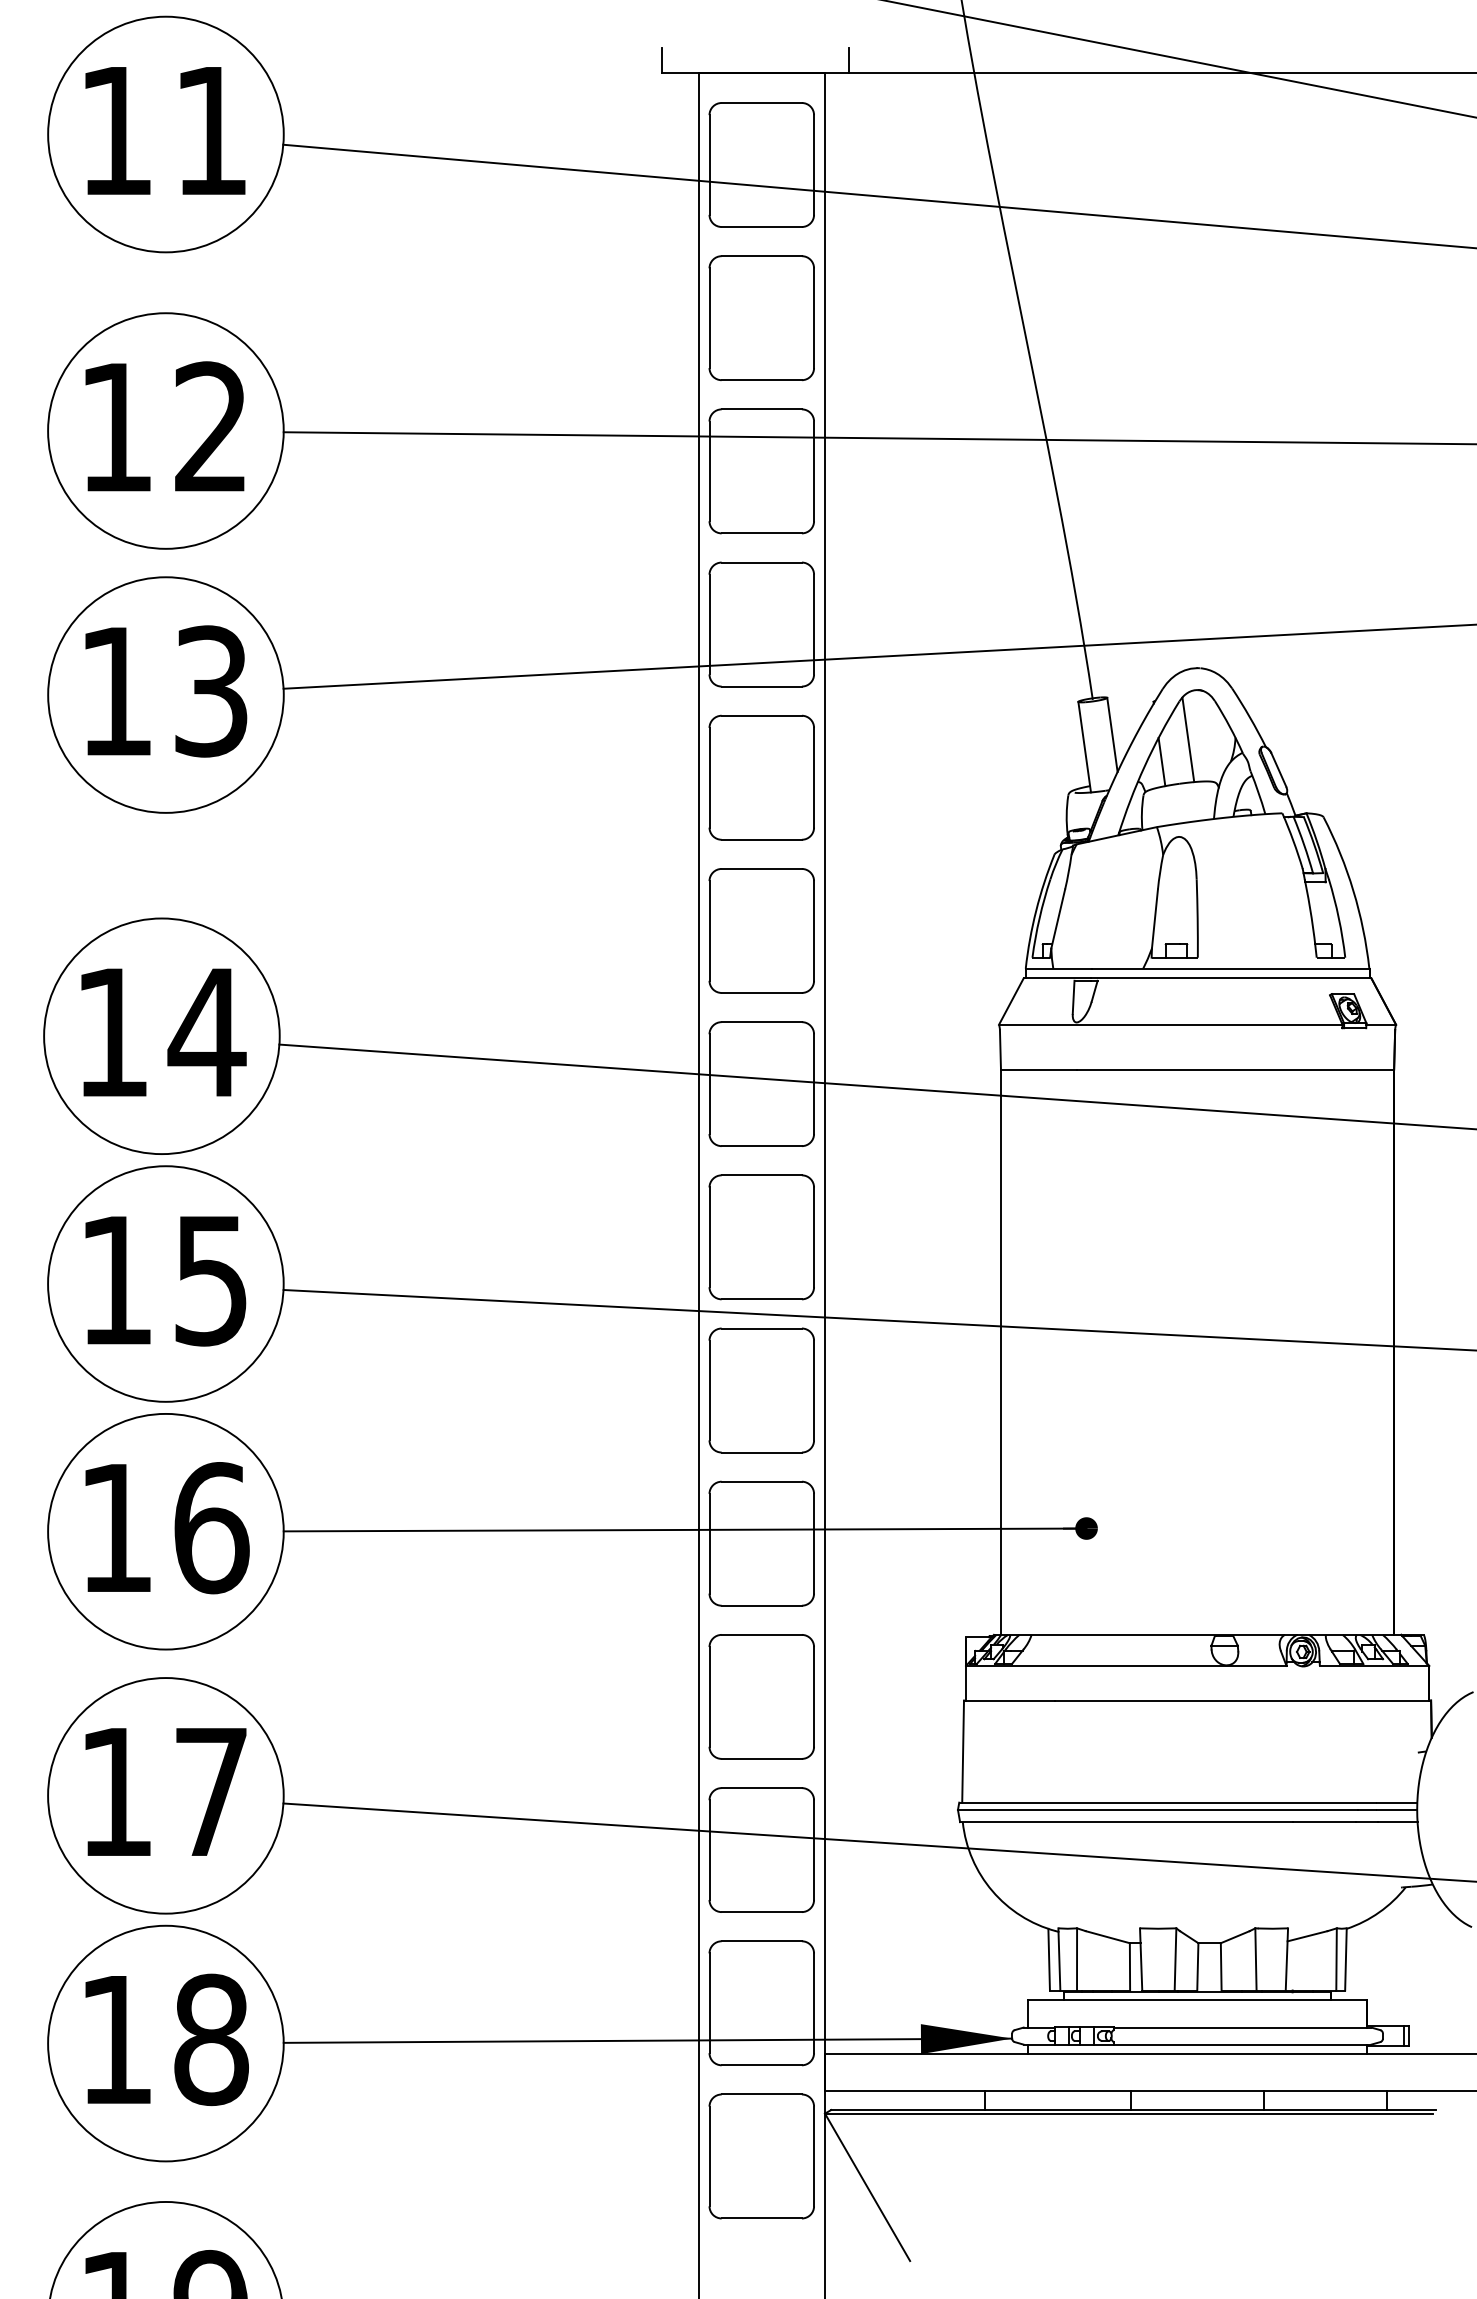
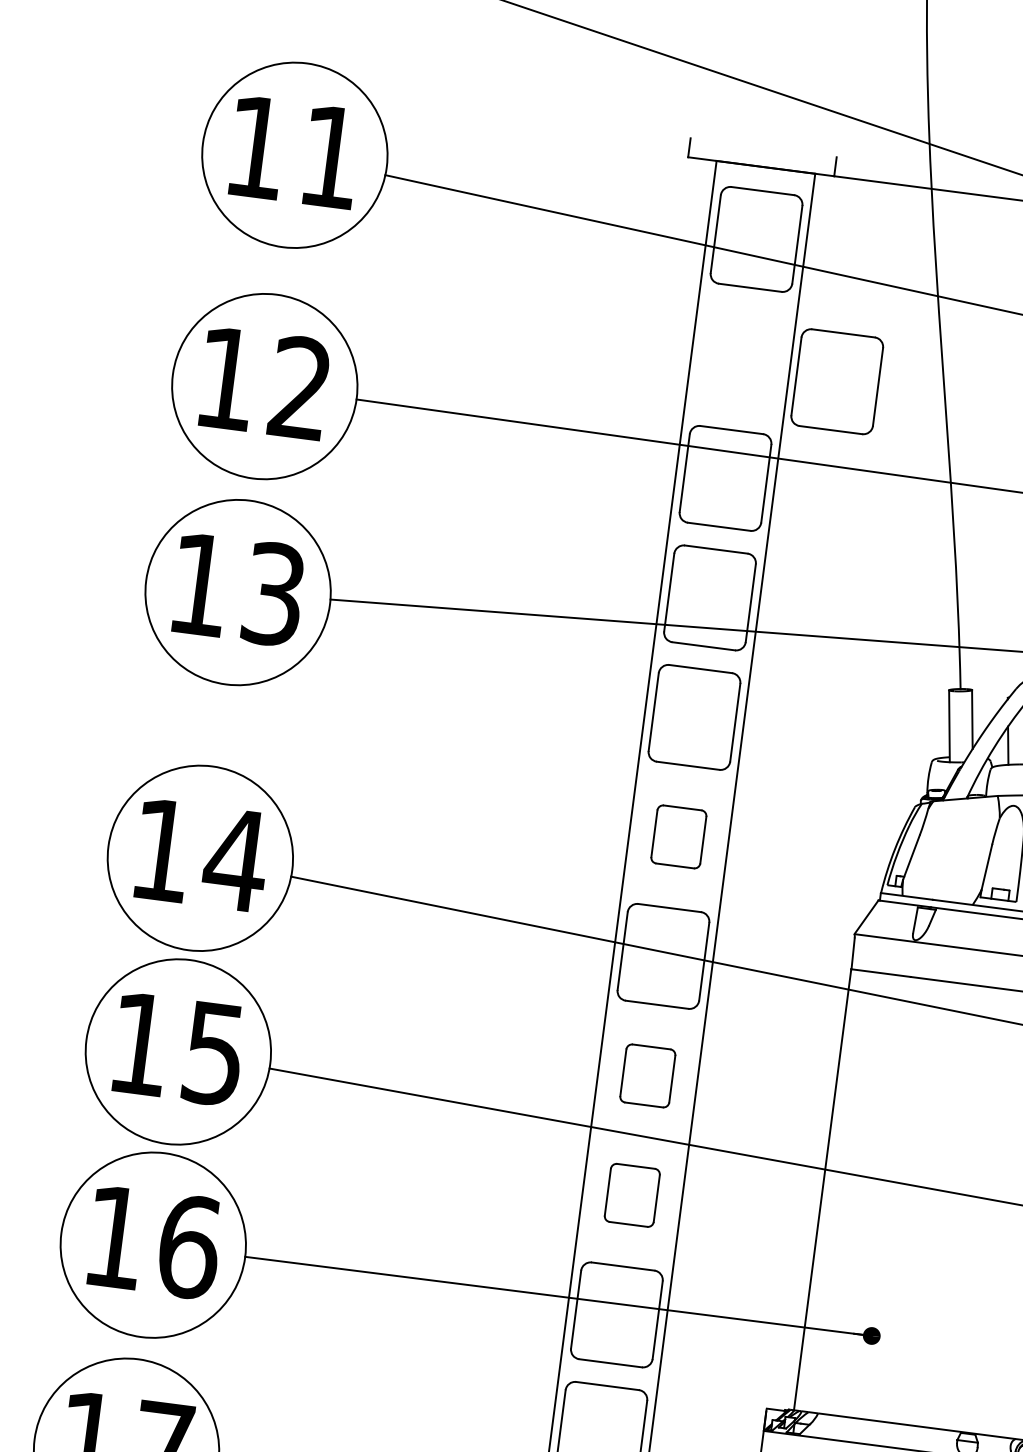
part: (761, 318) -> (836, 381), moved
part: (761, 930) -> (678, 836), size x0.6
part: (761, 1237) -> (647, 1076), size x0.6
part: (761, 1390) -> (632, 1195), size x0.6

